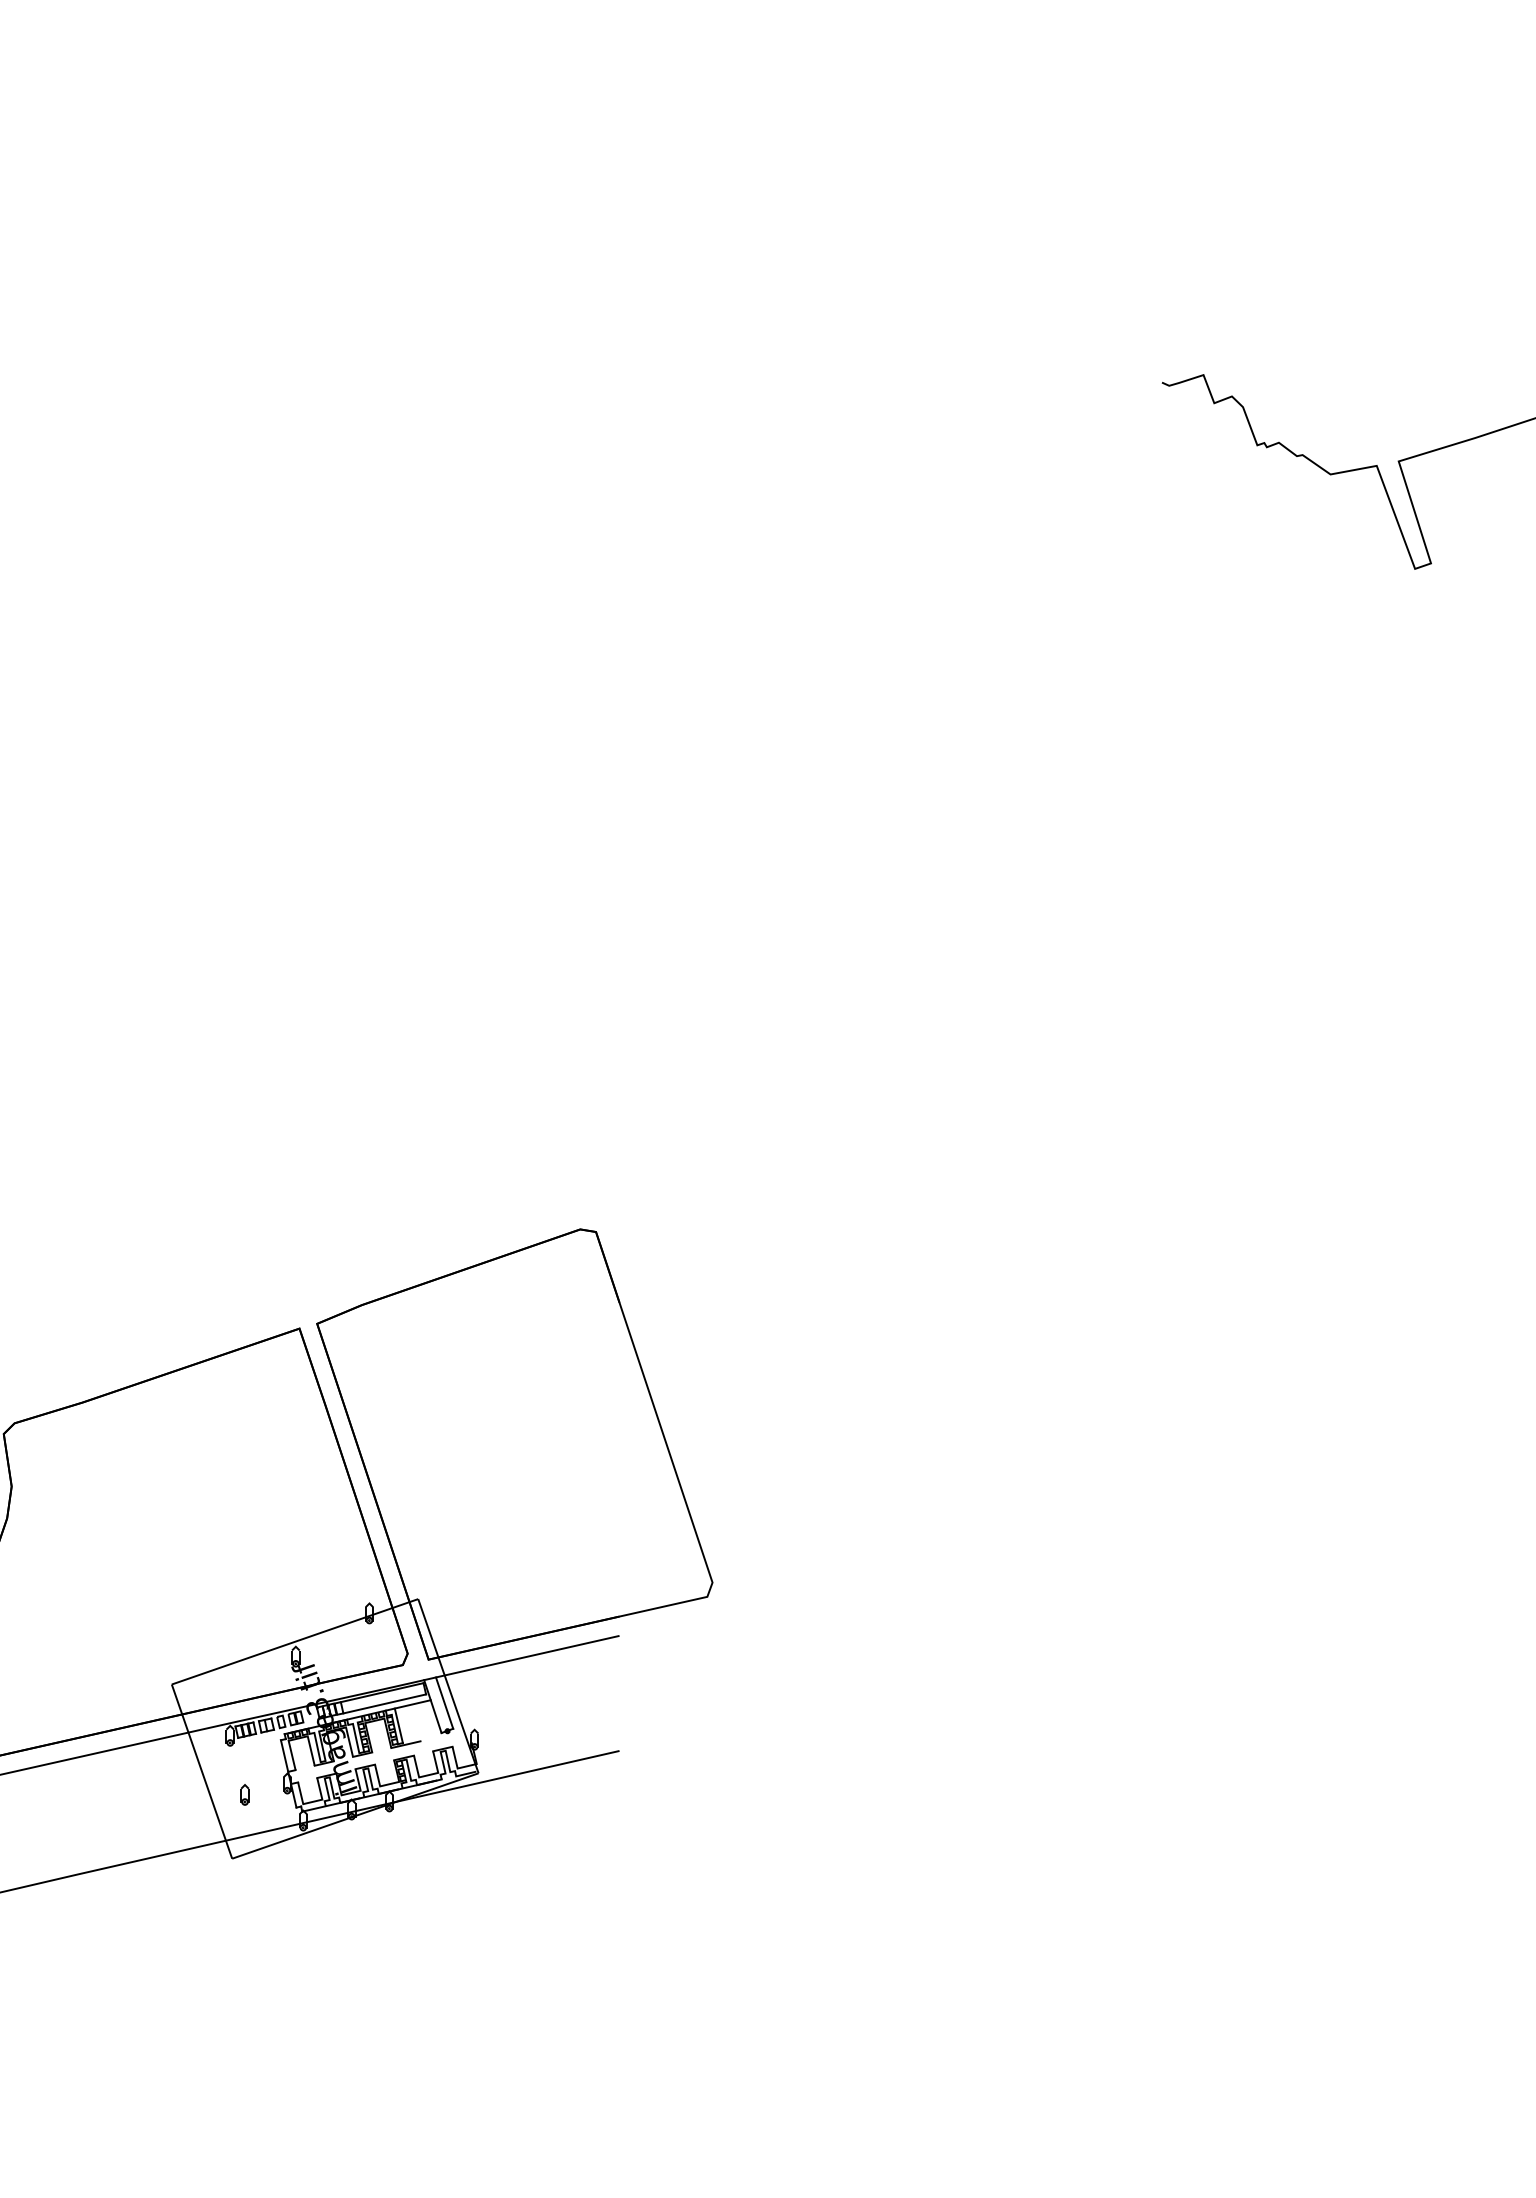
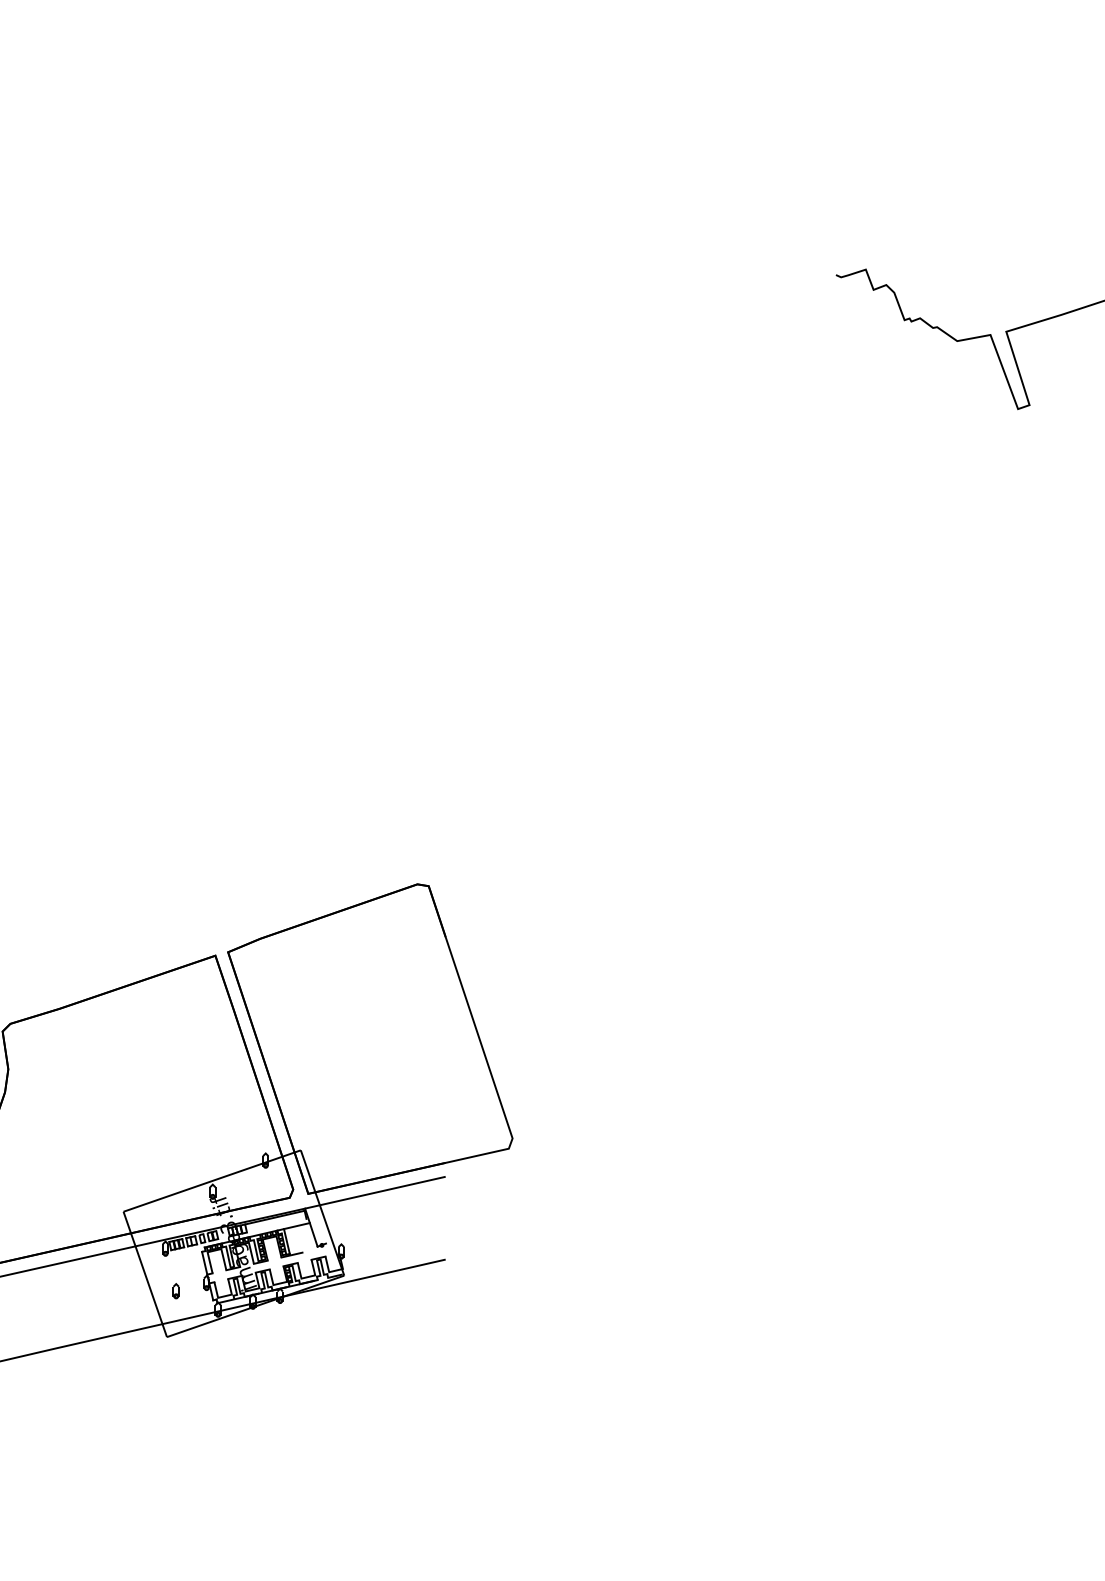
line: (444, 1702) -> (319, 1224), removed
line: (384, 1703) -> (276, 1225), removed

